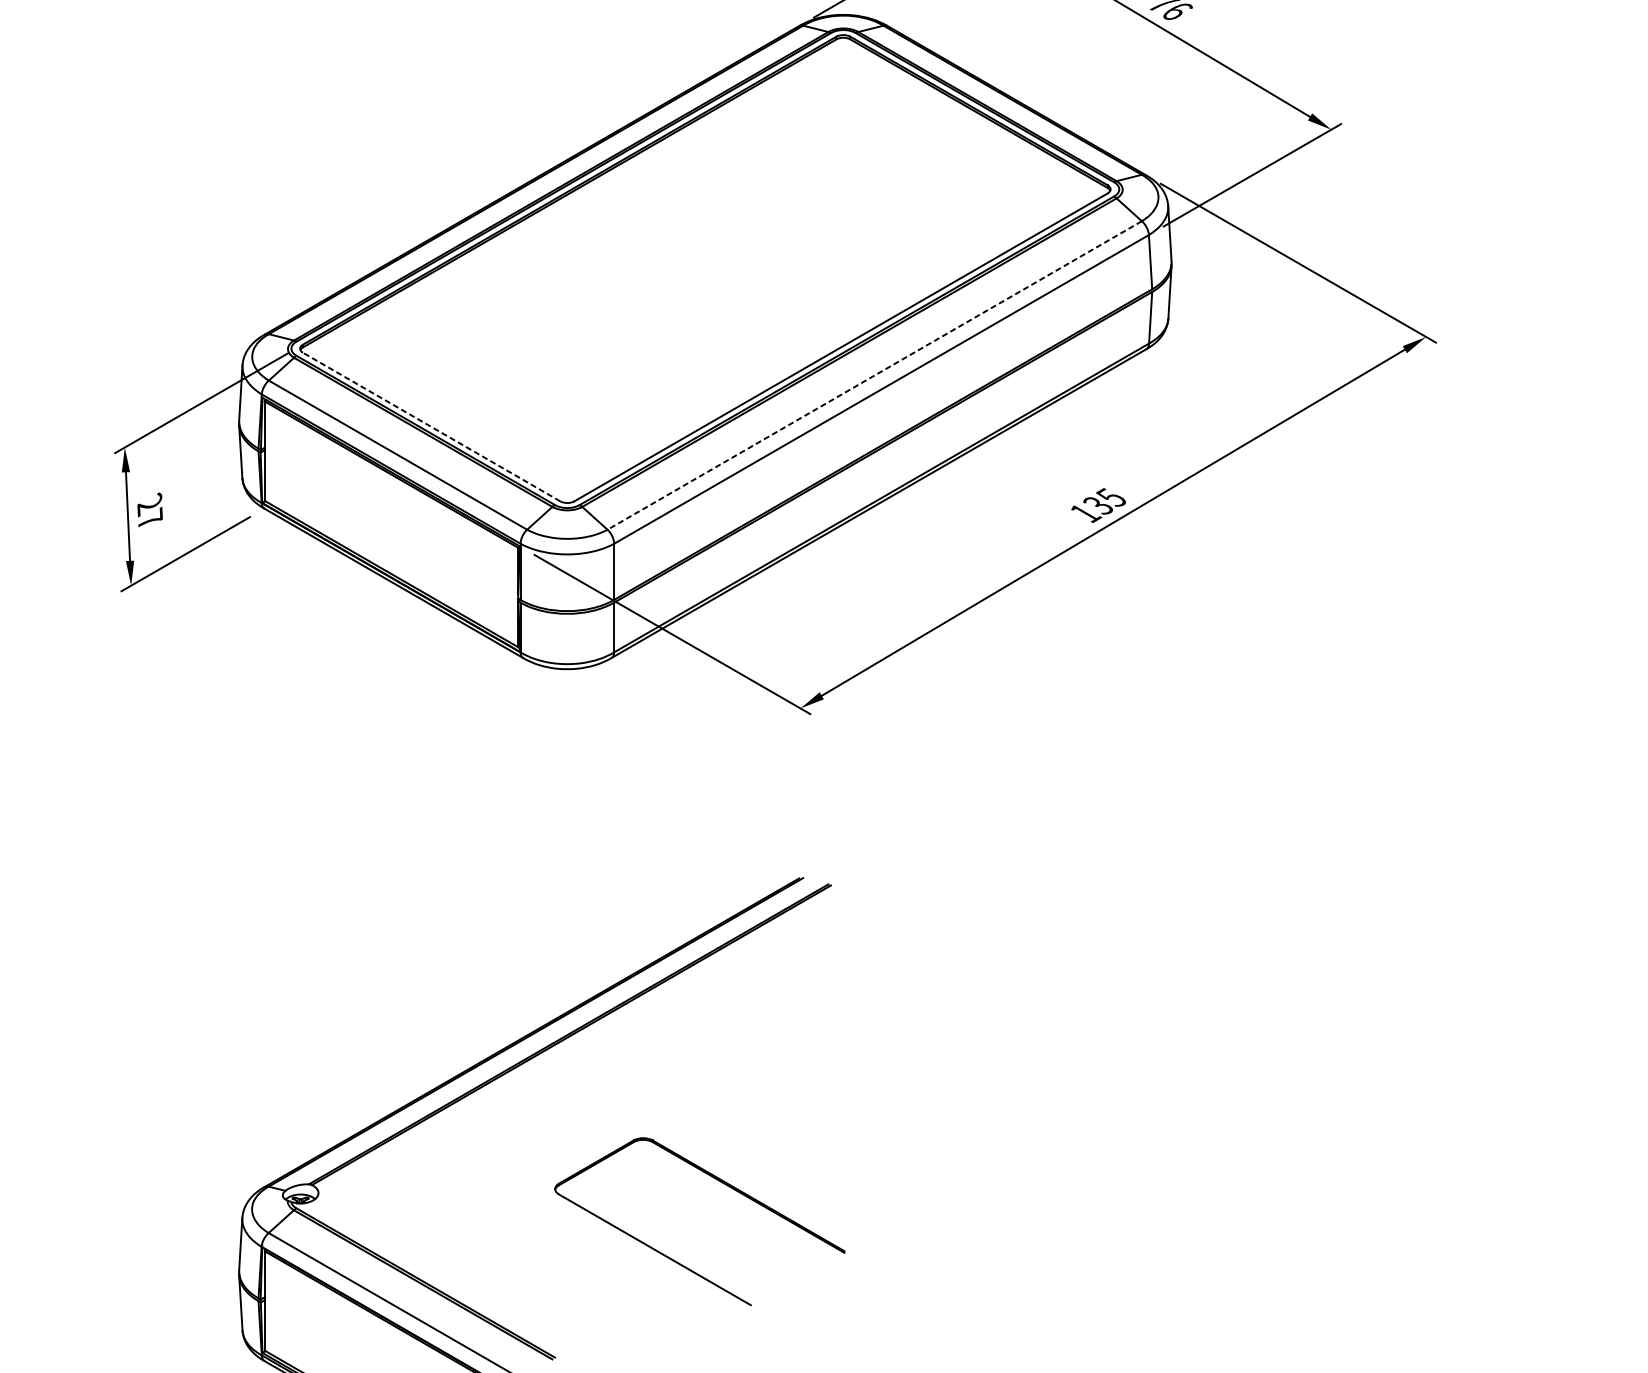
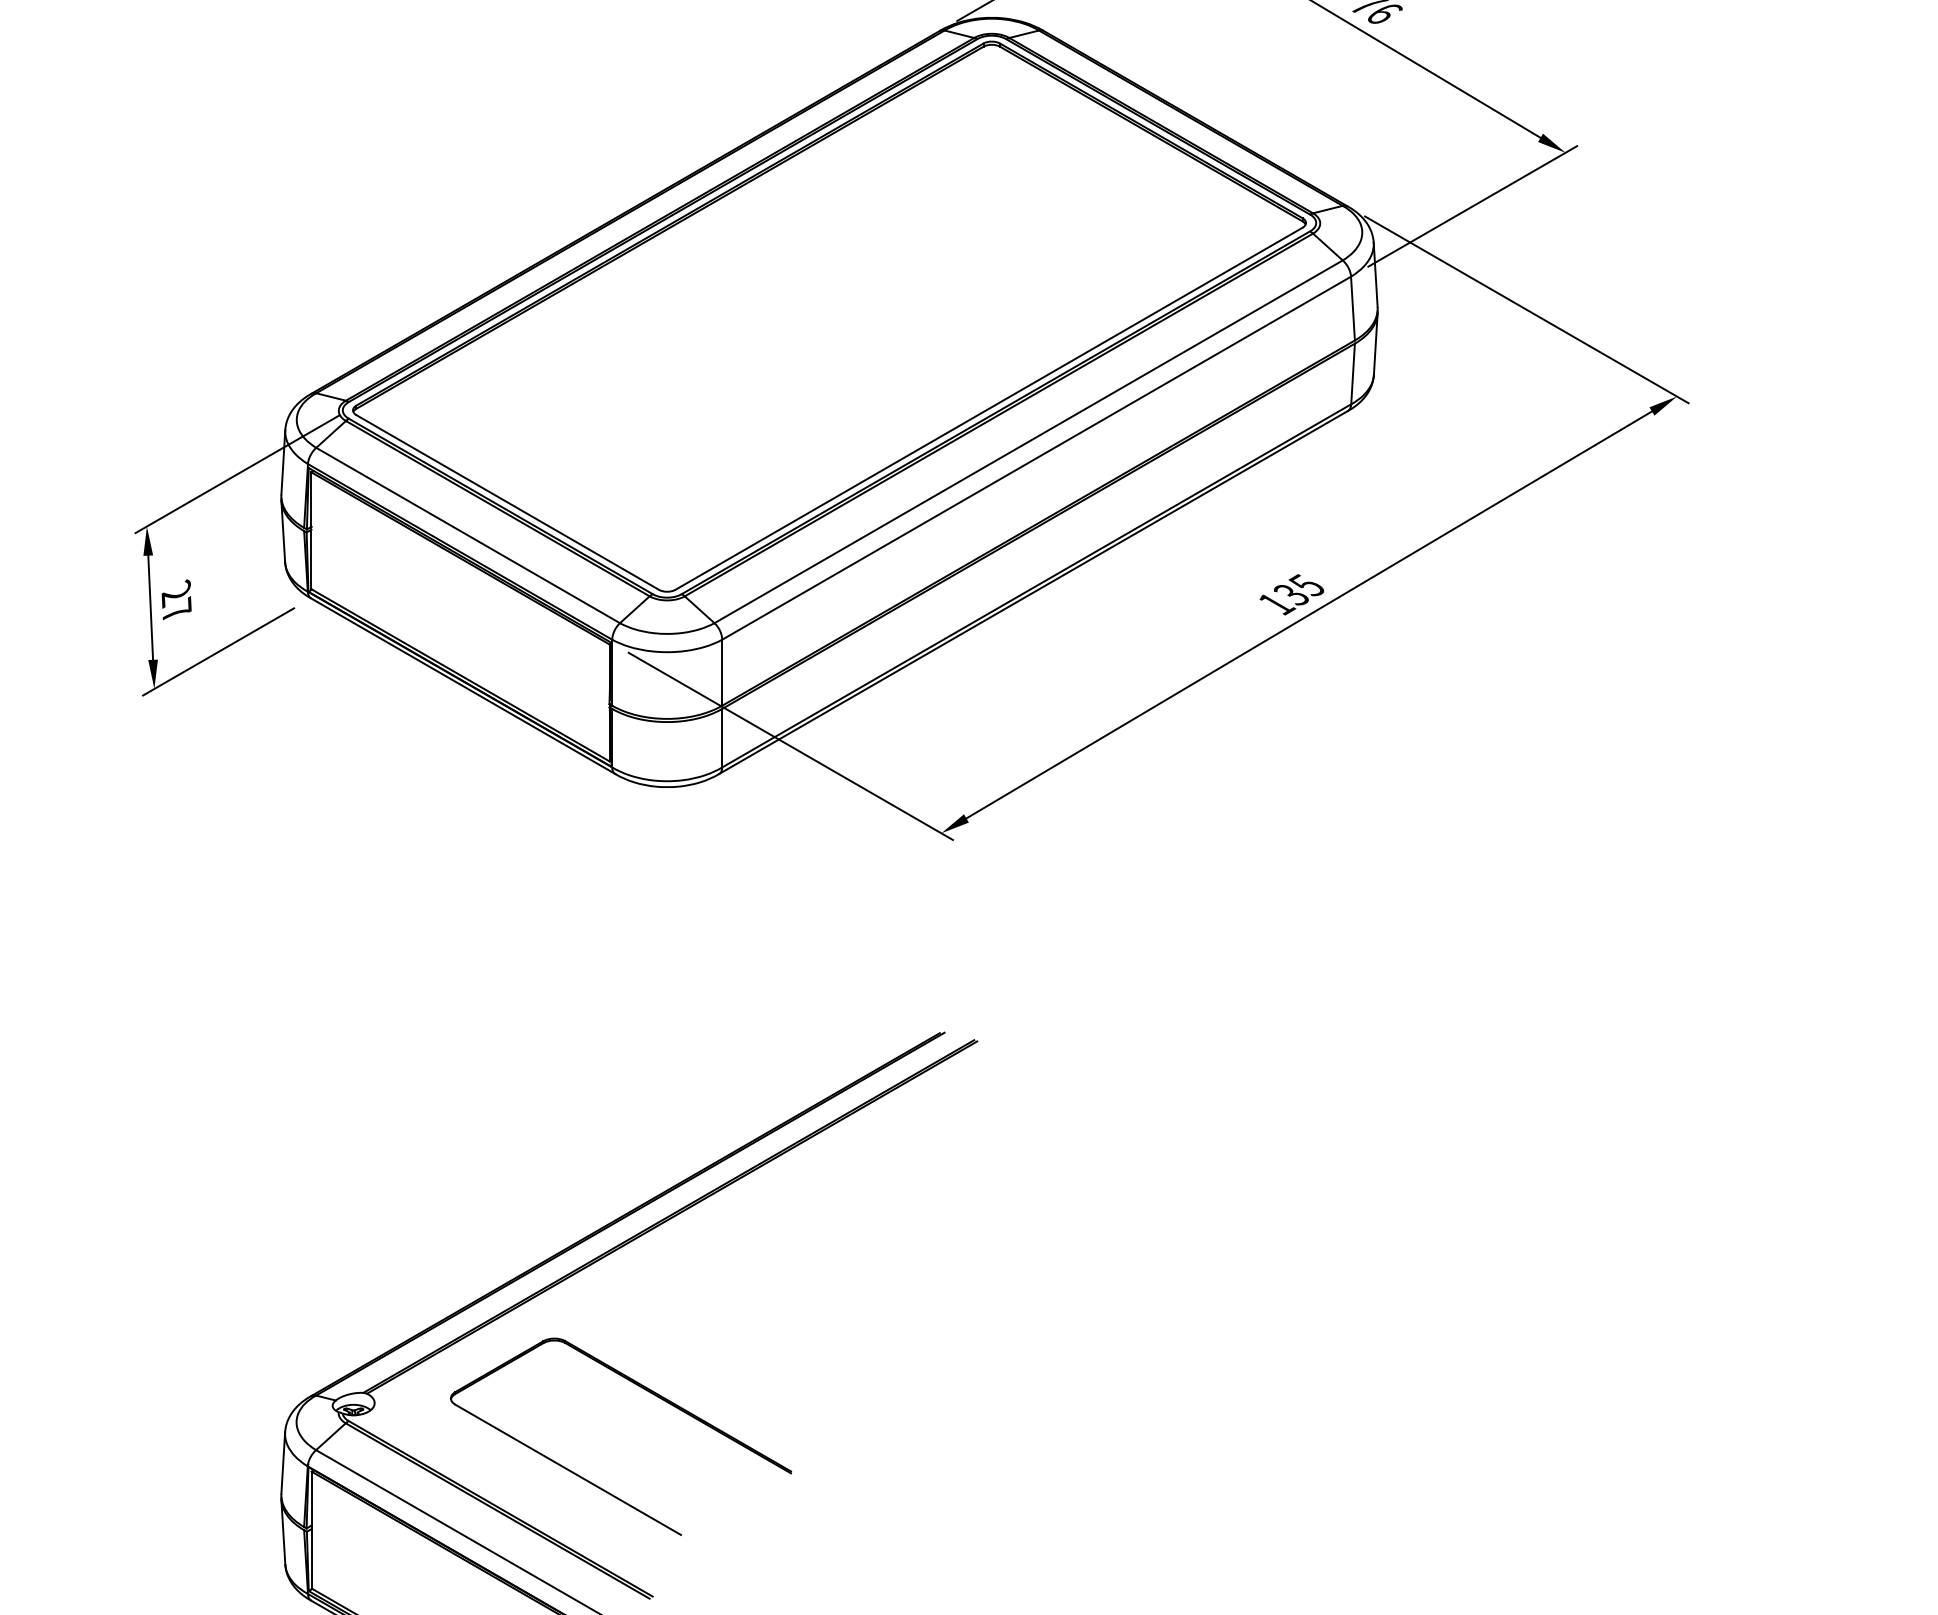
line: (874, 375) -> (1028, 441), dashed -> solid
line: (431, 427) -> (507, 502), dashed -> solid
part: (723, 1184) -> (648, 1392), moved

